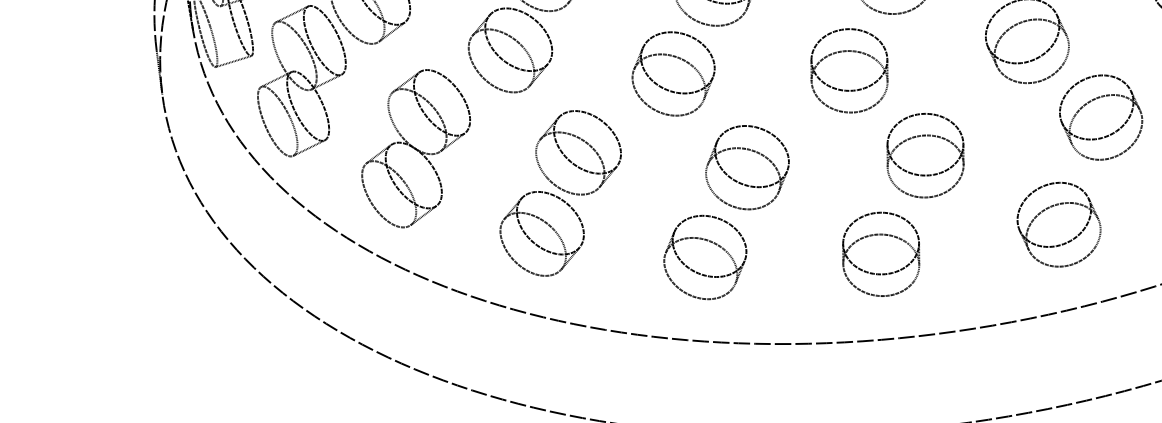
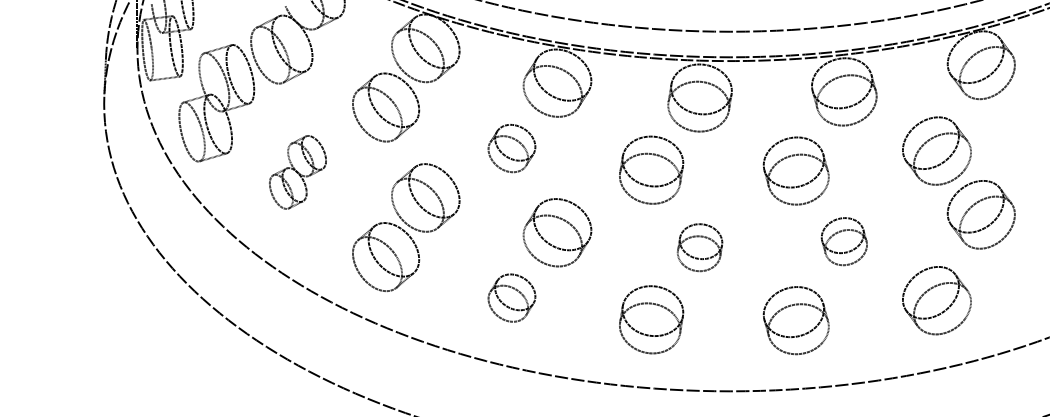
part: (673, 73) -> (511, 148), size x0.7
part: (1101, 117) -> (844, 241), size x0.7
part: (415, 148) -> (297, 172), size x0.6
part: (924, 155) -> (699, 247), size x0.7
part: (704, 256) -> (511, 297), size x0.7

